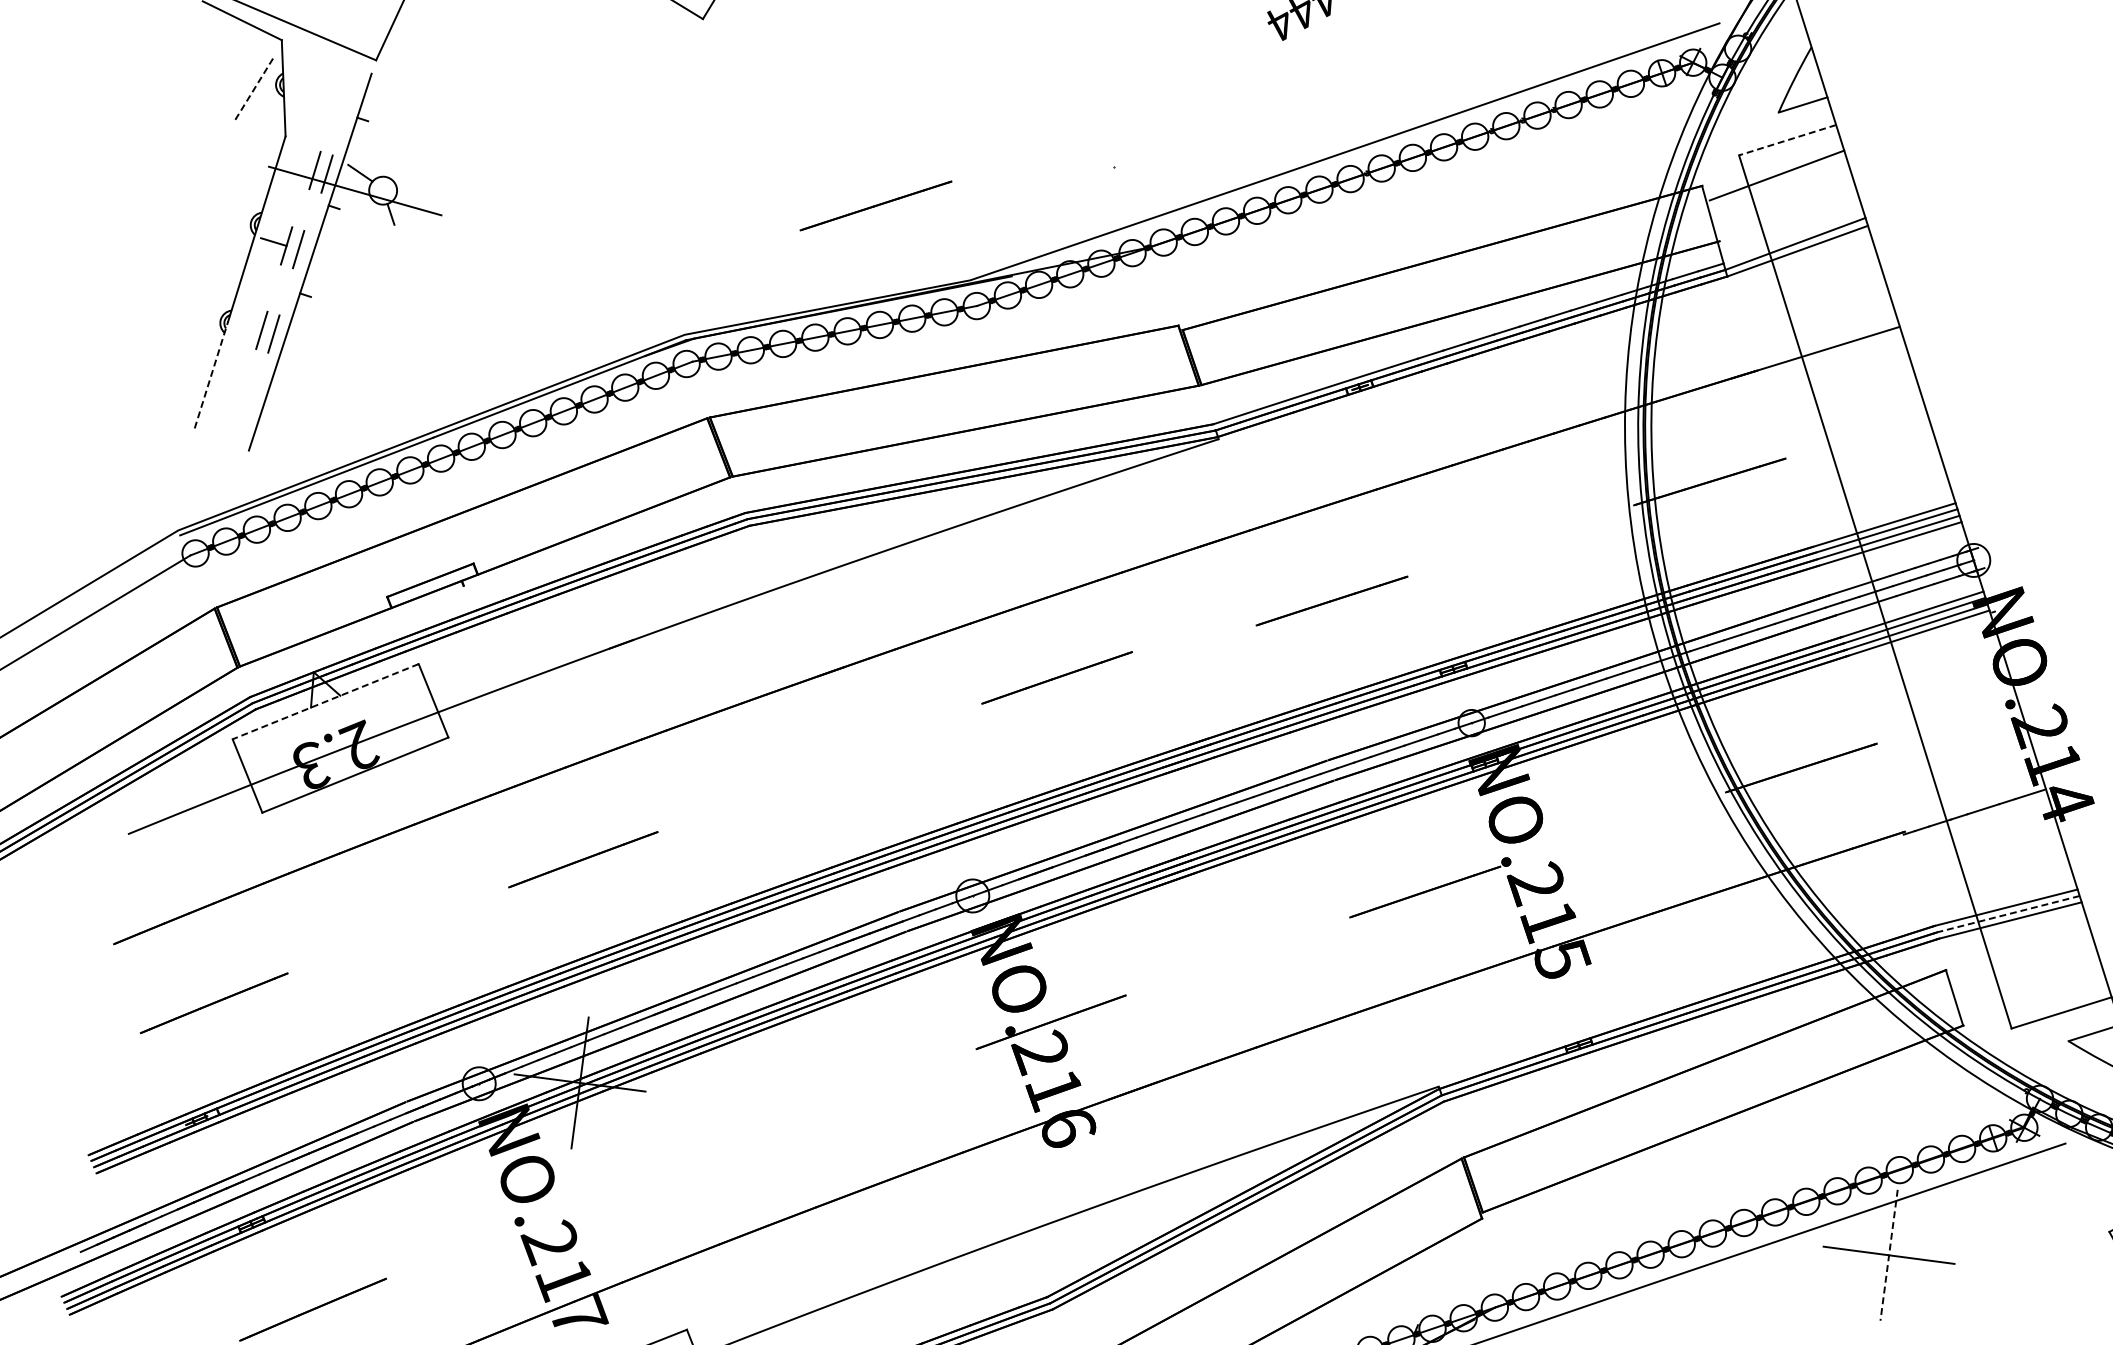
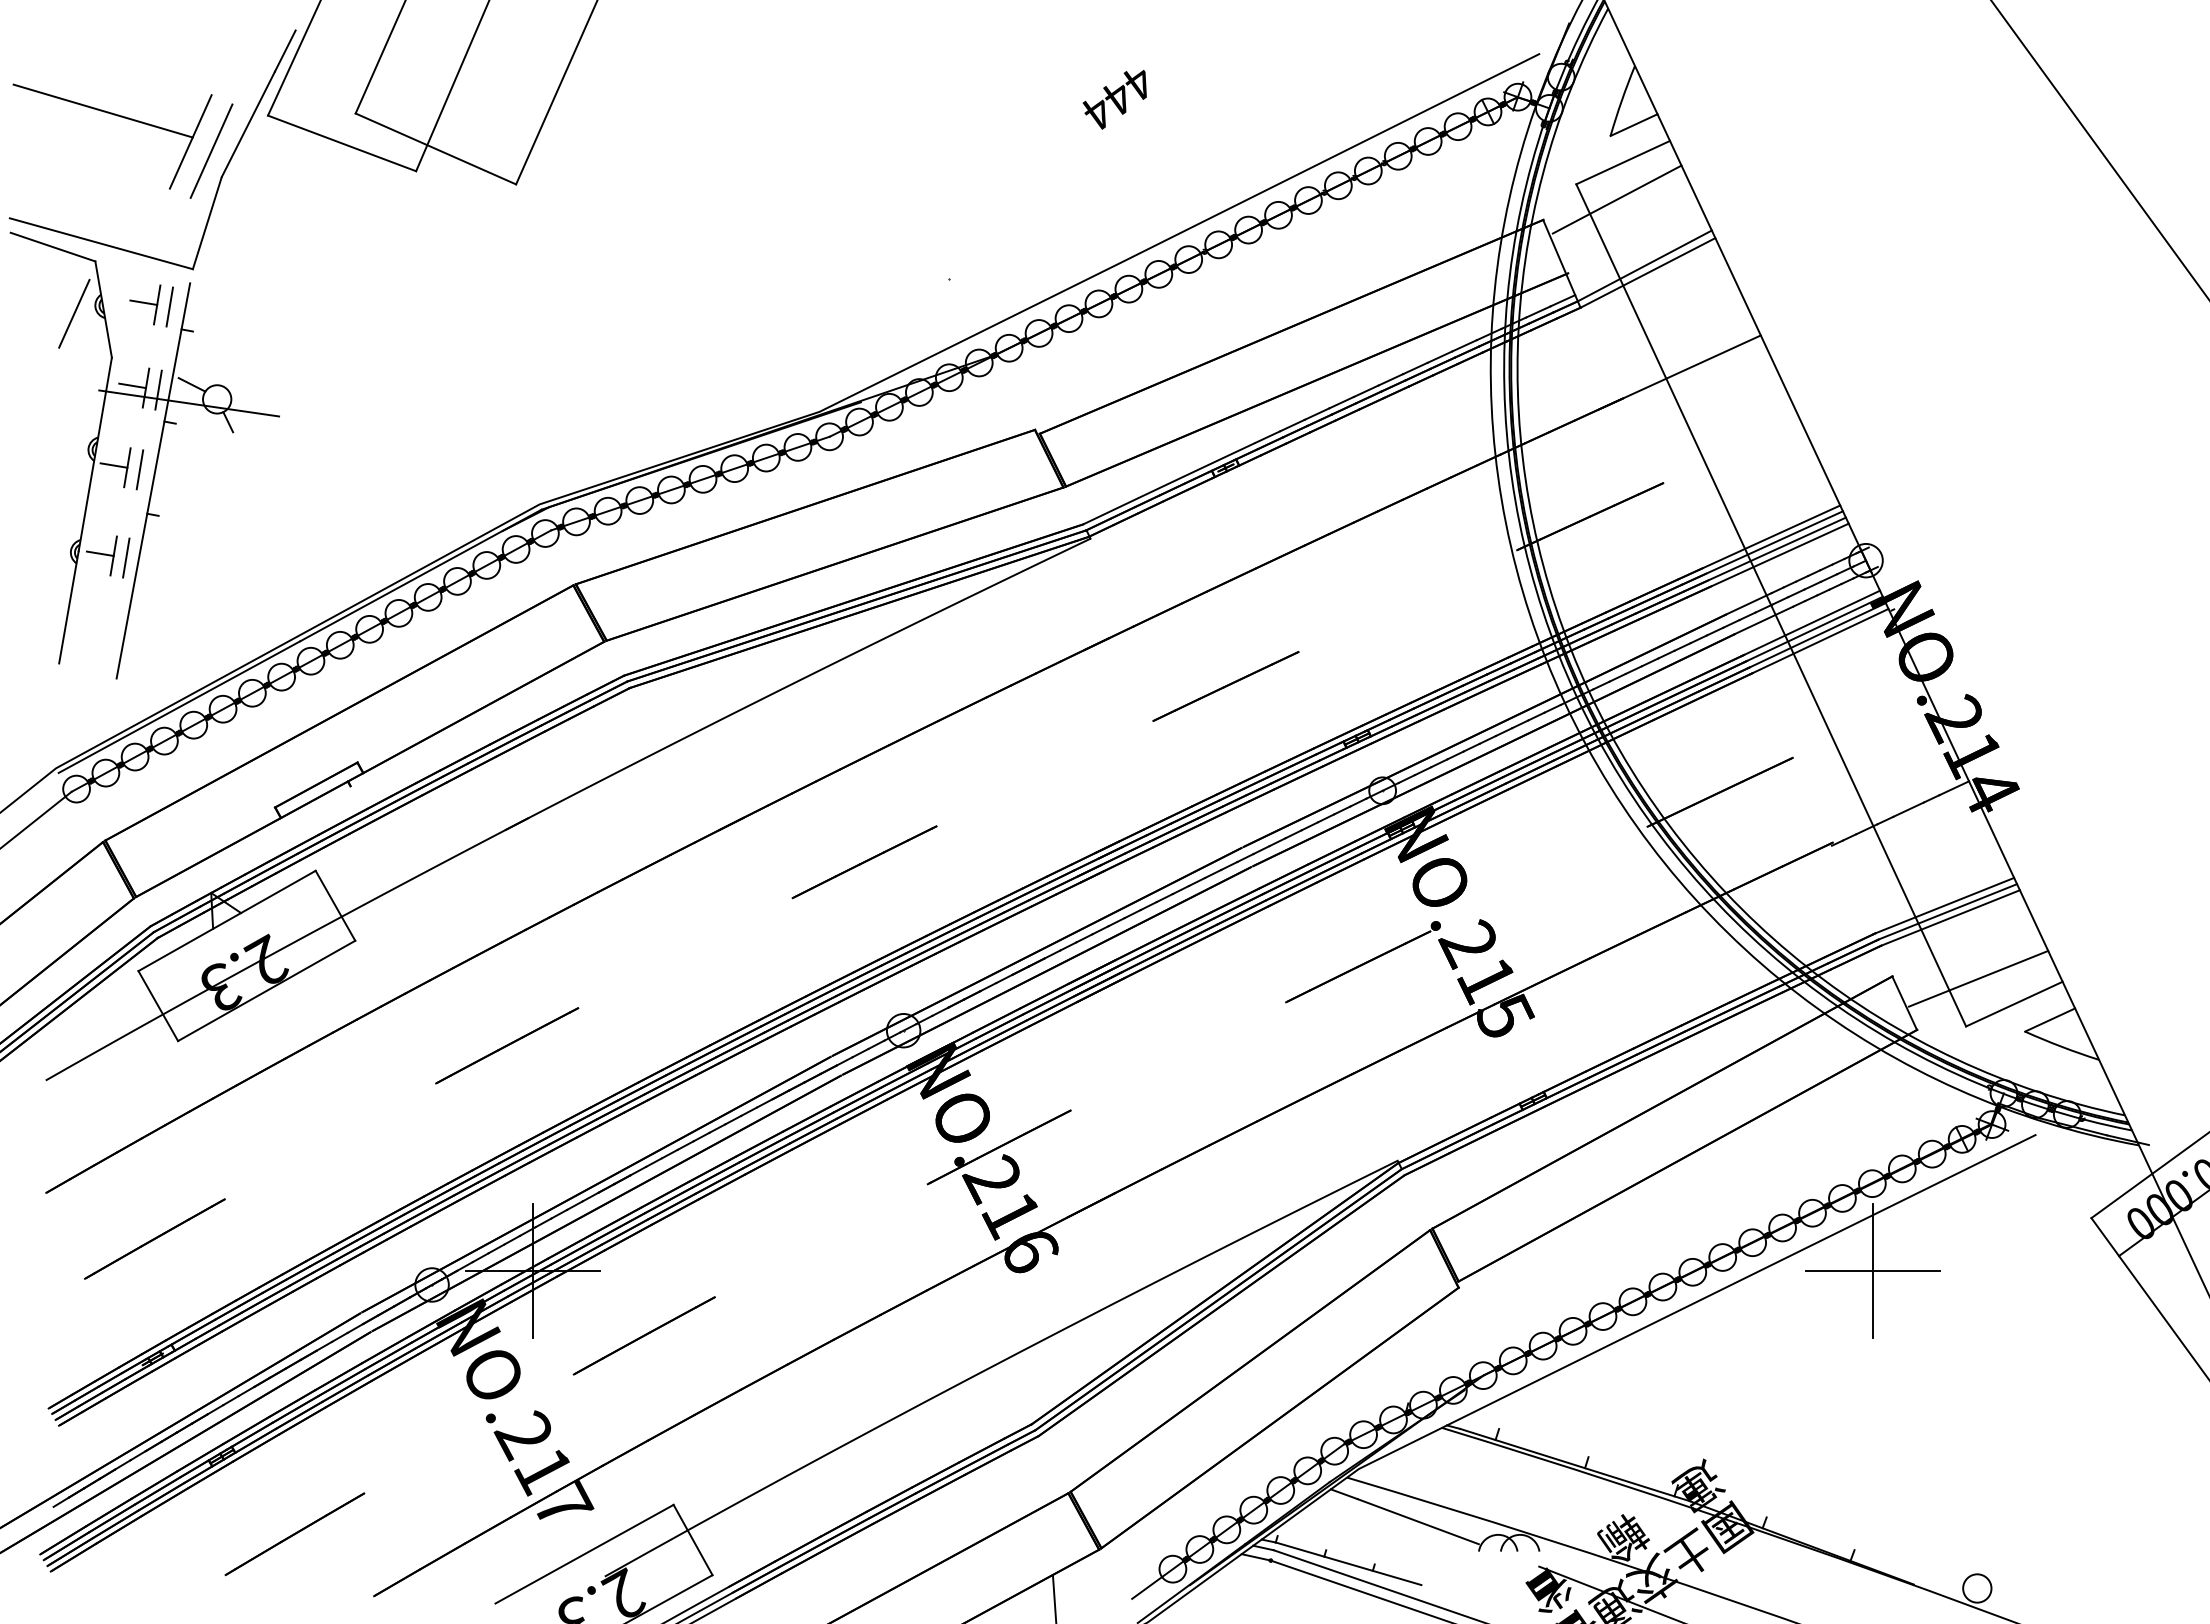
line: (254, 88) -> (74, 313), dashed -> solid
part: (325, 88) -> (145, 304), added
line: (348, 93) -> (169, 306), added
line: (1787, 140) -> (1623, 162), dashed -> solid
line: (302, 166) -> (132, 385), added
line: (875, 205) -> (714, 349), removed
line: (248, 326) -> (99, 553), added
line: (211, 374) -> (68, 607), dashed -> solid
line: (1056, 678) -> (864, 862), moved
line: (326, 701) -> (227, 920), dashed -> solid
line: (2008, 914) -> (1947, 912), dashed -> solid
line: (2029, 983) -> (1978, 978), added
line: (679, 1160) -> (643, 1335), added
line: (1888, 1254) -> (1872, 1270), dashed -> solid

